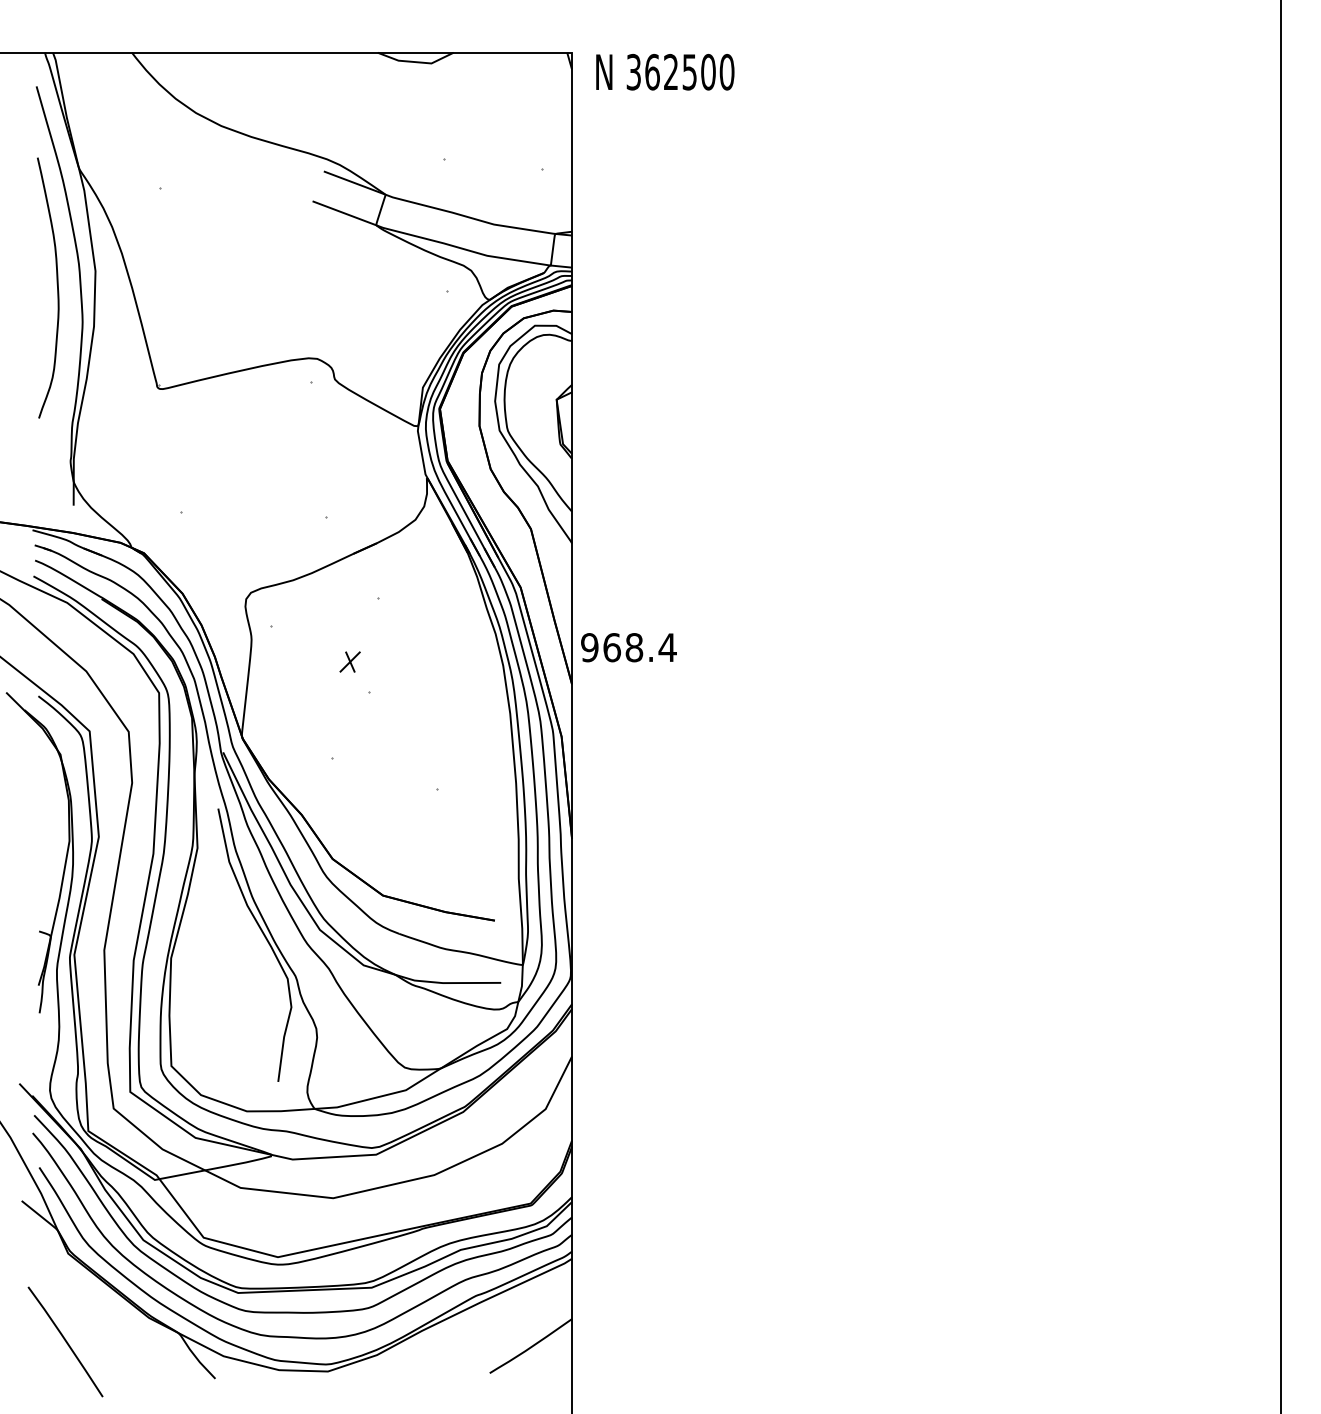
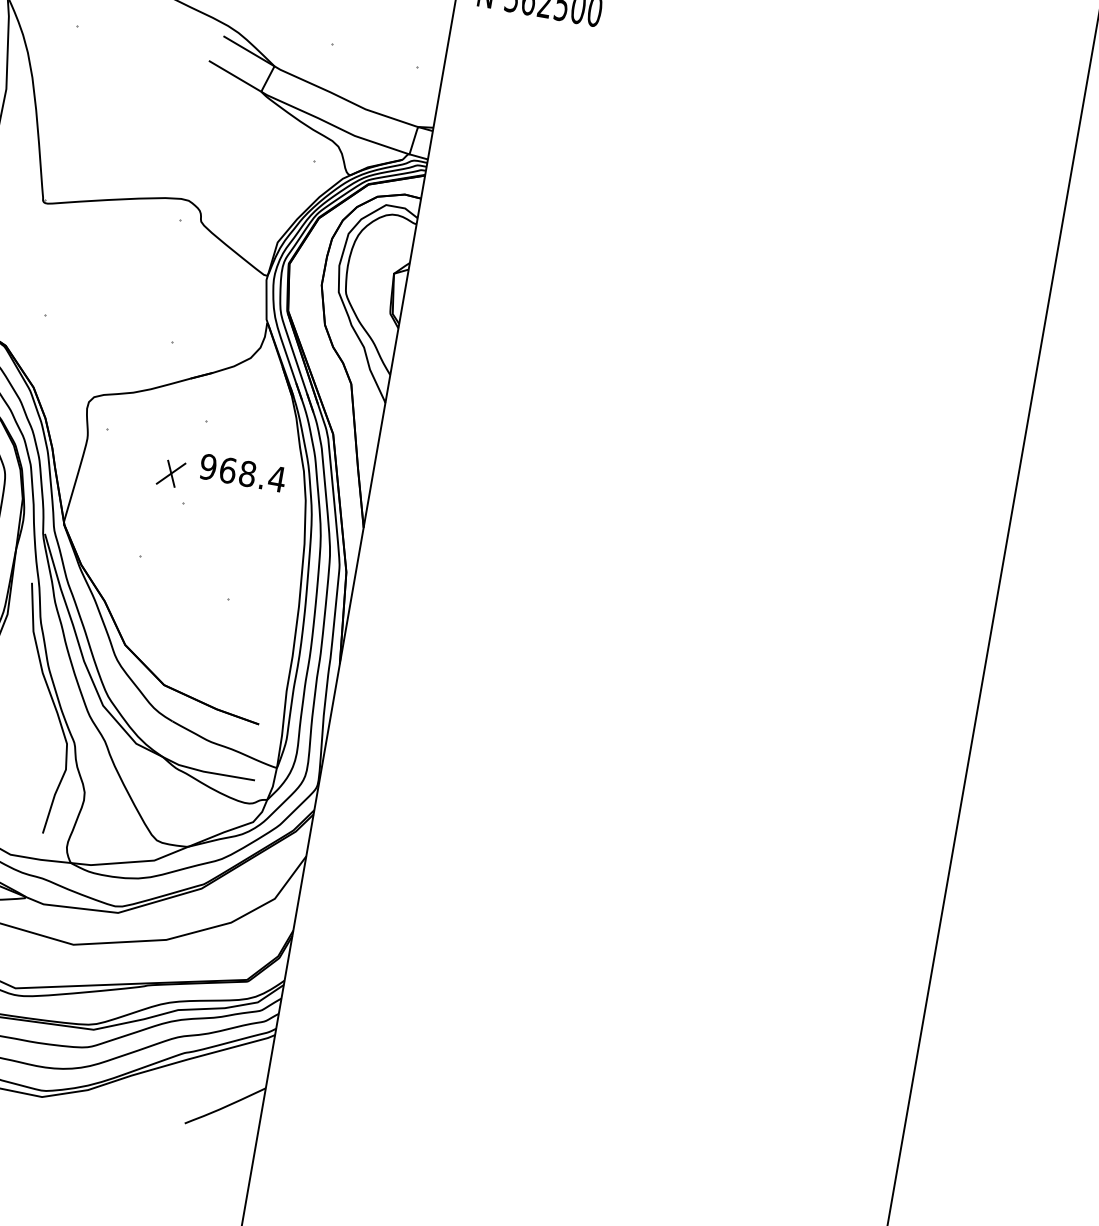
text: (628, 647) -> (242, 472), moved
part: (349, 661) -> (170, 473), size x1.43

